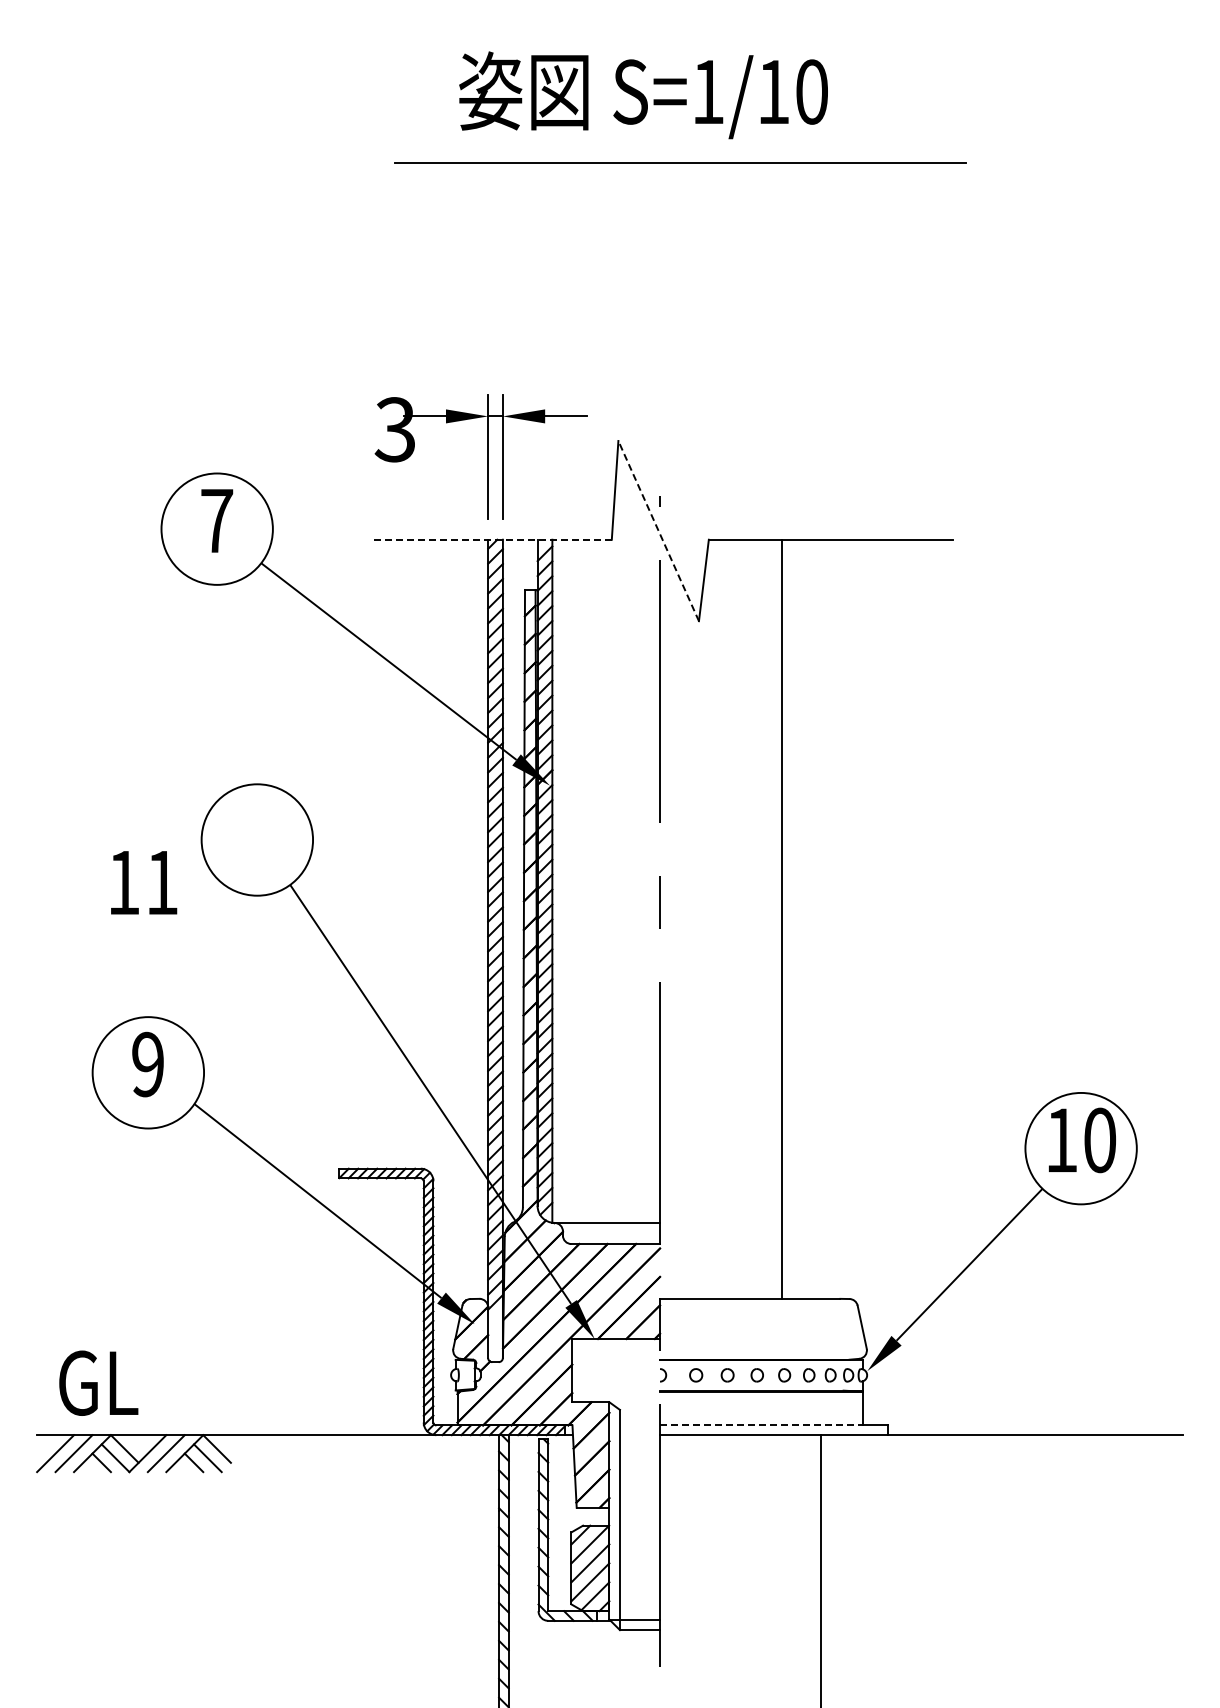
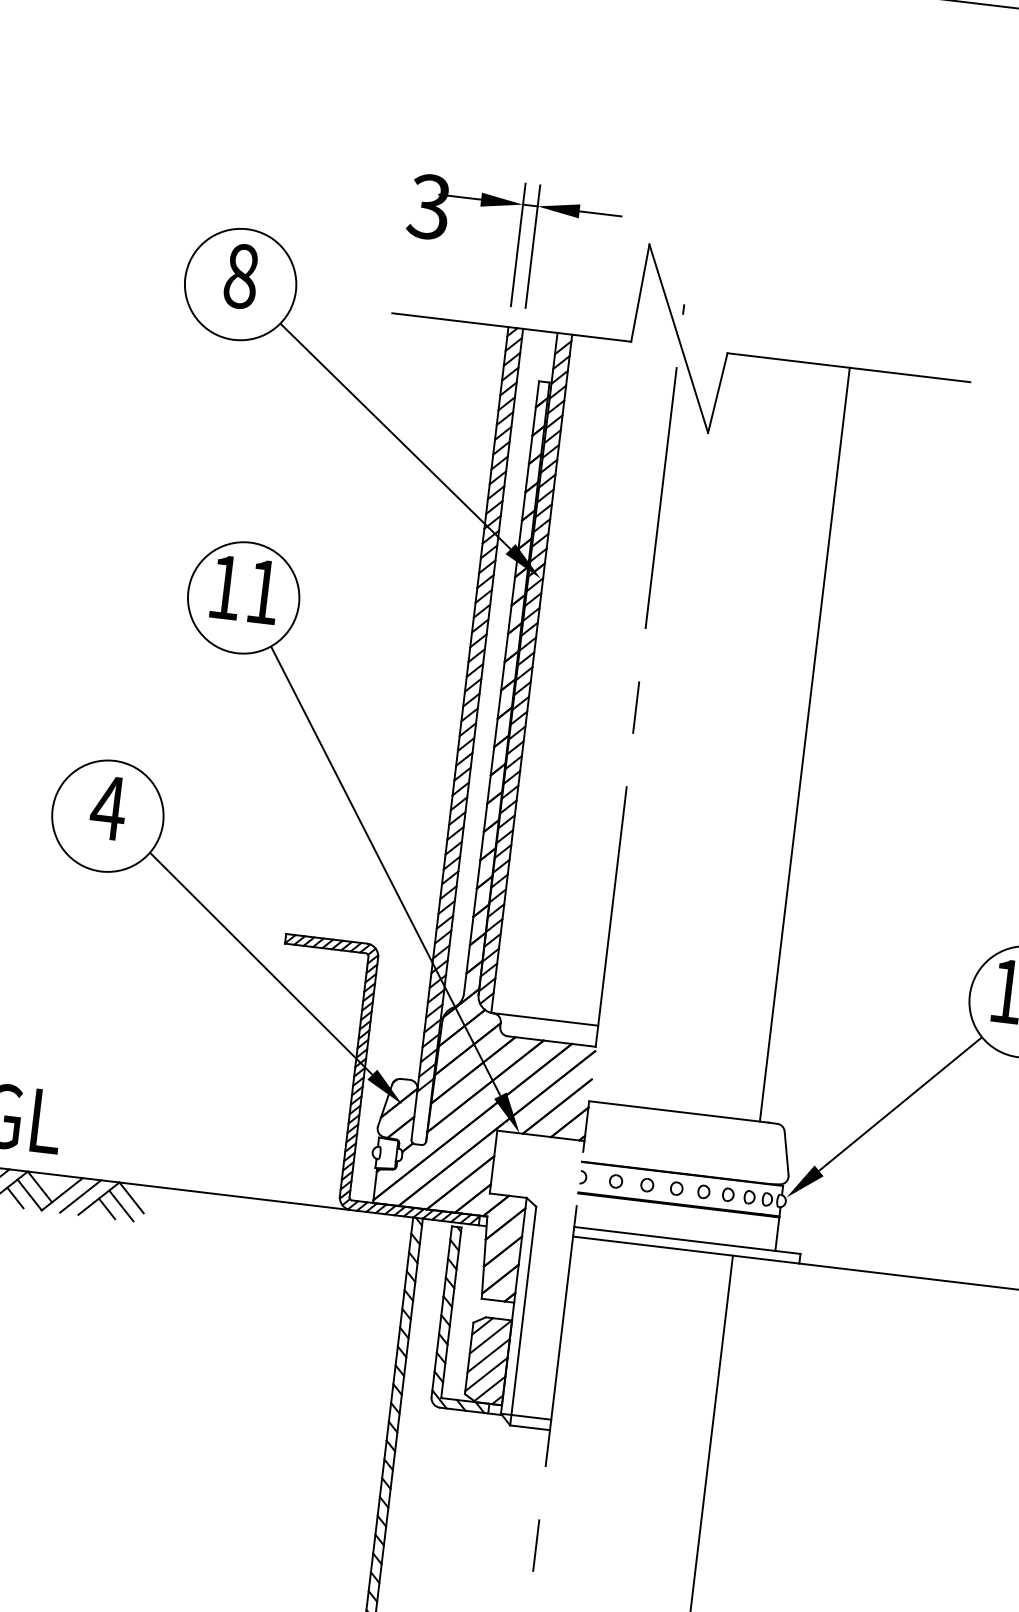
text: (217, 520) -> (241, 275), 7 -> 8
line: (658, 531) -> (678, 339), dashed -> solid
line: (491, 539) -> (511, 327), dashed -> solid
text: (144, 882) -> (245, 589), moved
line: (781, 918) -> (804, 743), moved
text: (147, 1064) -> (108, 807), 9 -> 4
line: (761, 1425) -> (674, 1239), dashed -> solid

